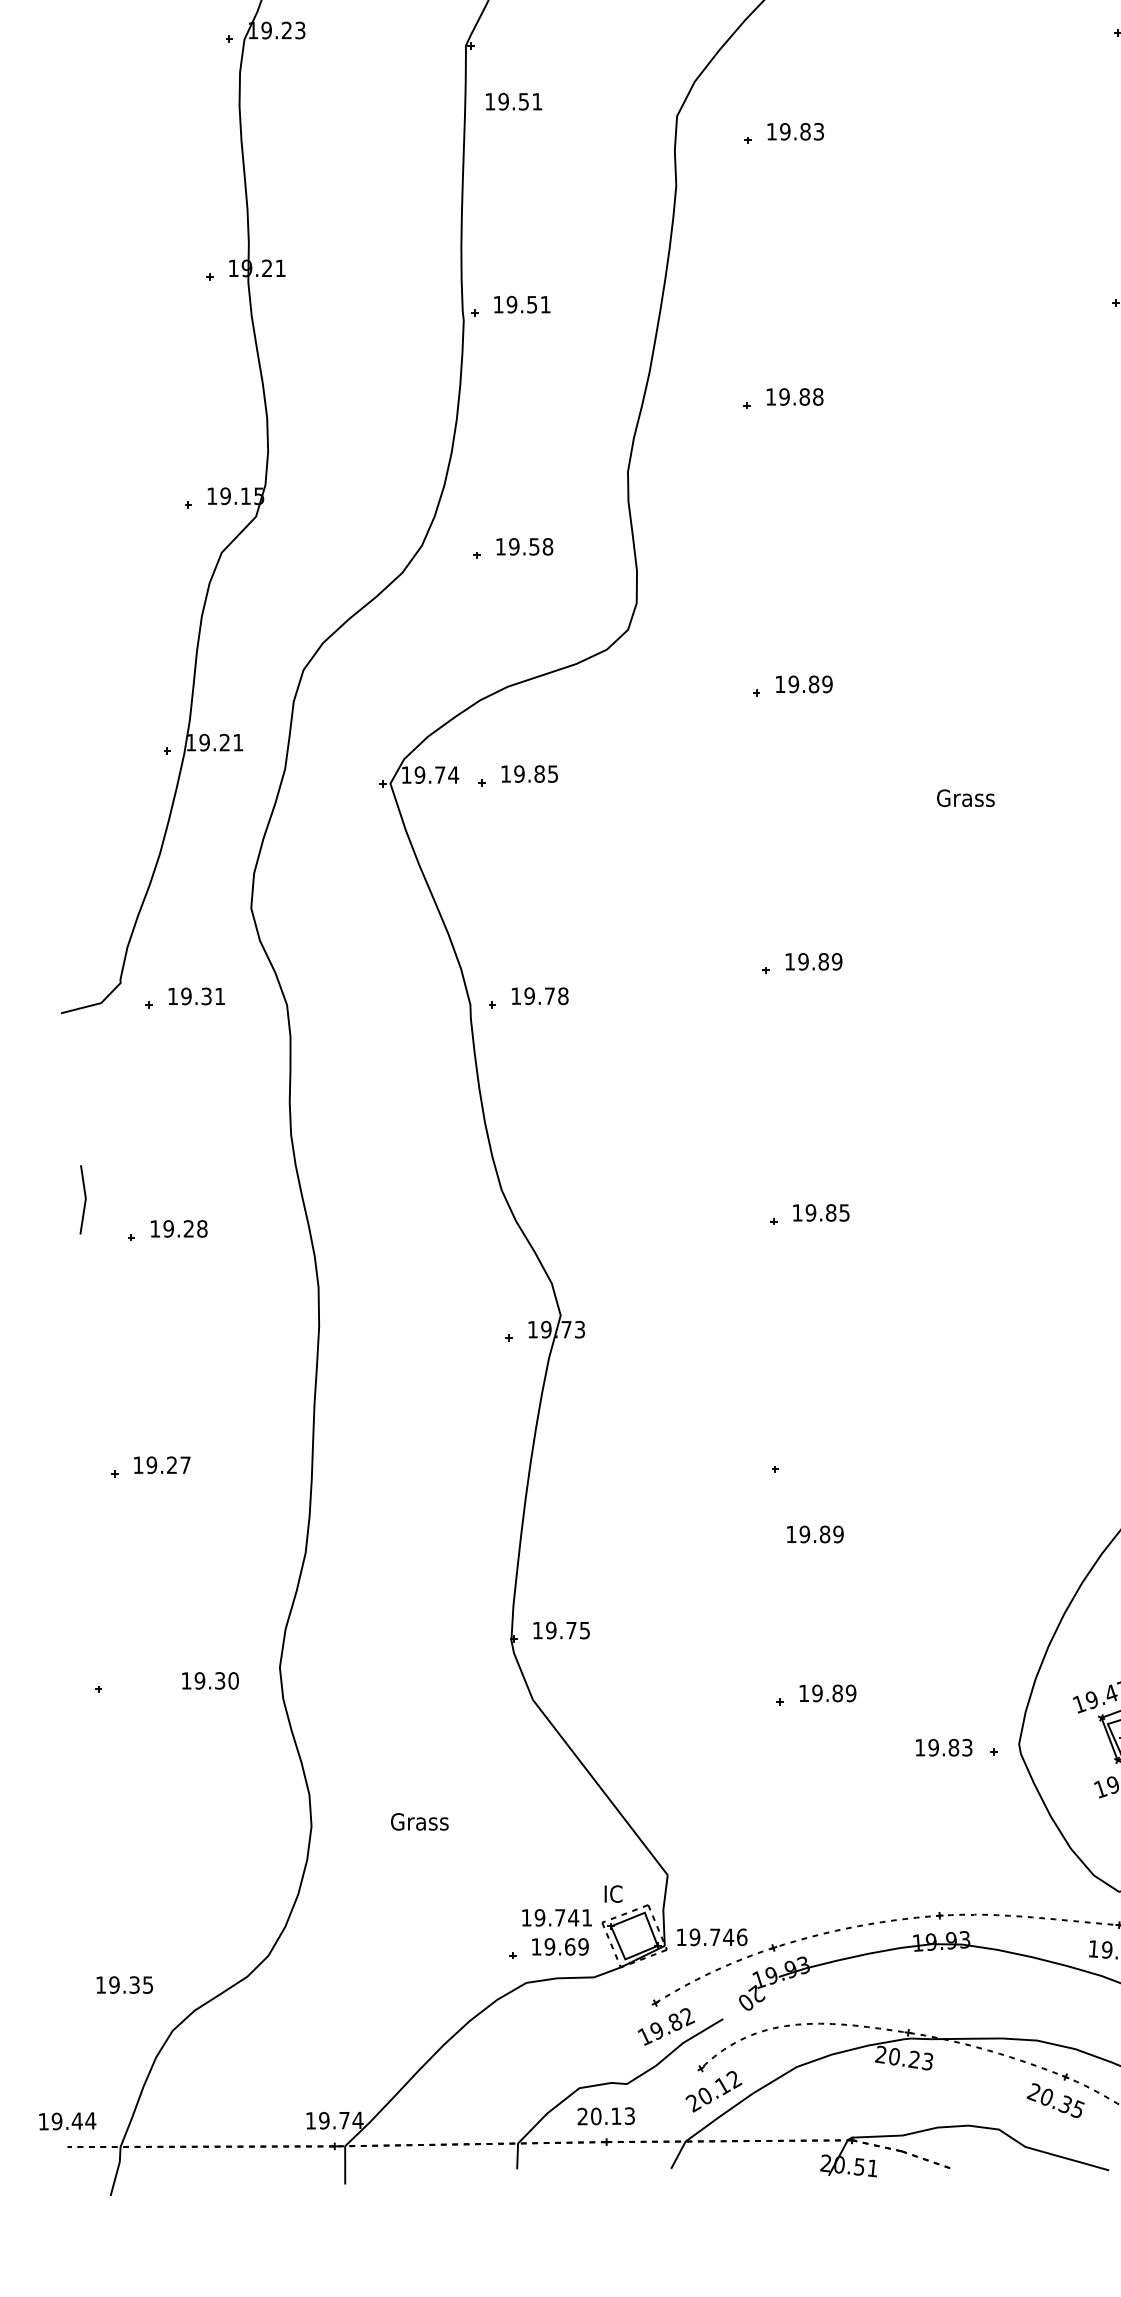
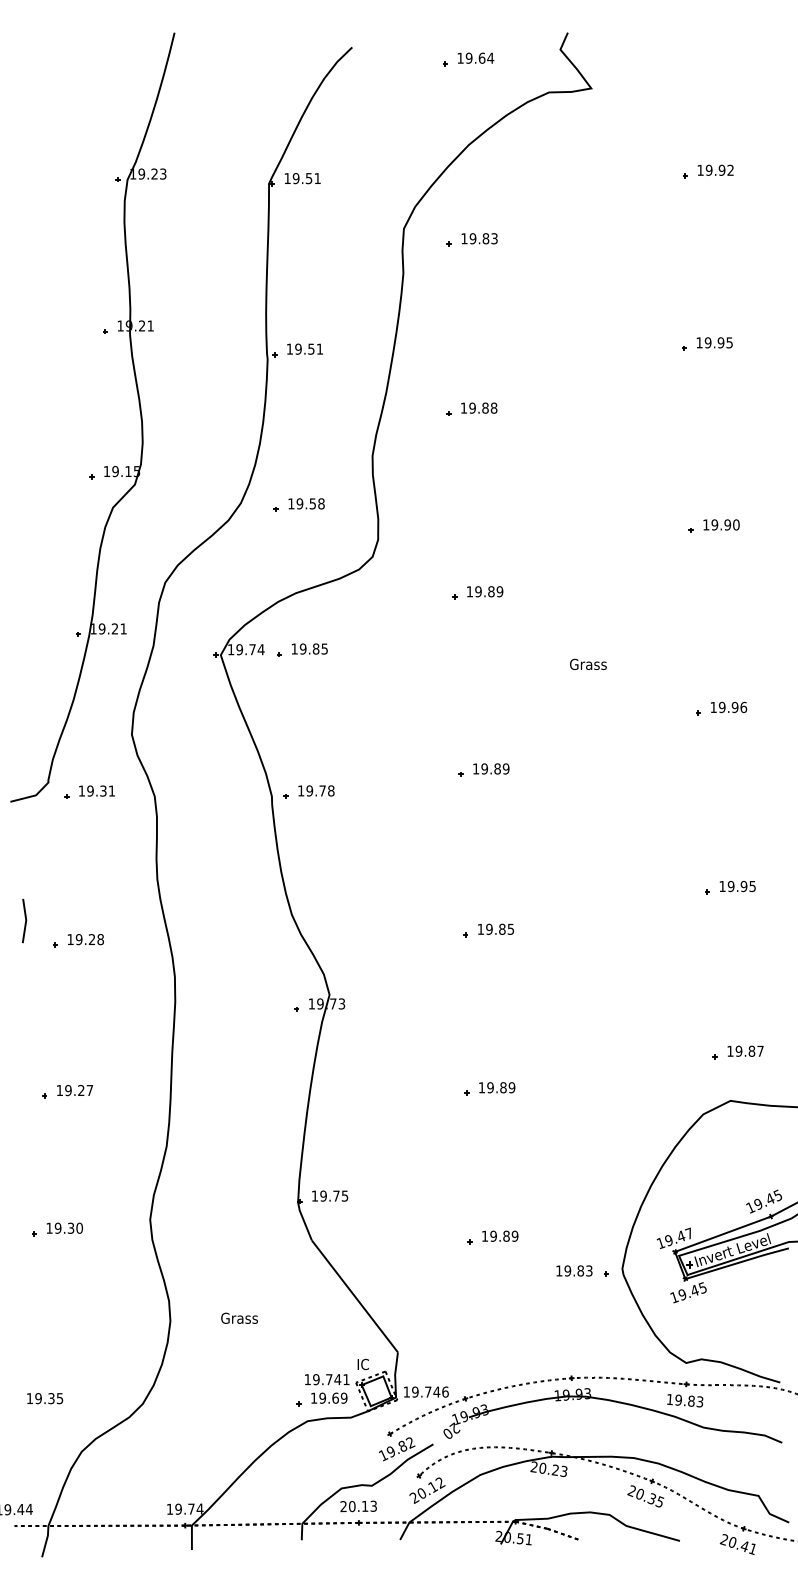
text: (513, 101) -> (302, 178), moved
text: (815, 1534) -> (497, 1087), moved
text: (209, 1679) -> (64, 1227), moved
text: (125, 1984) -> (45, 1398), moved

